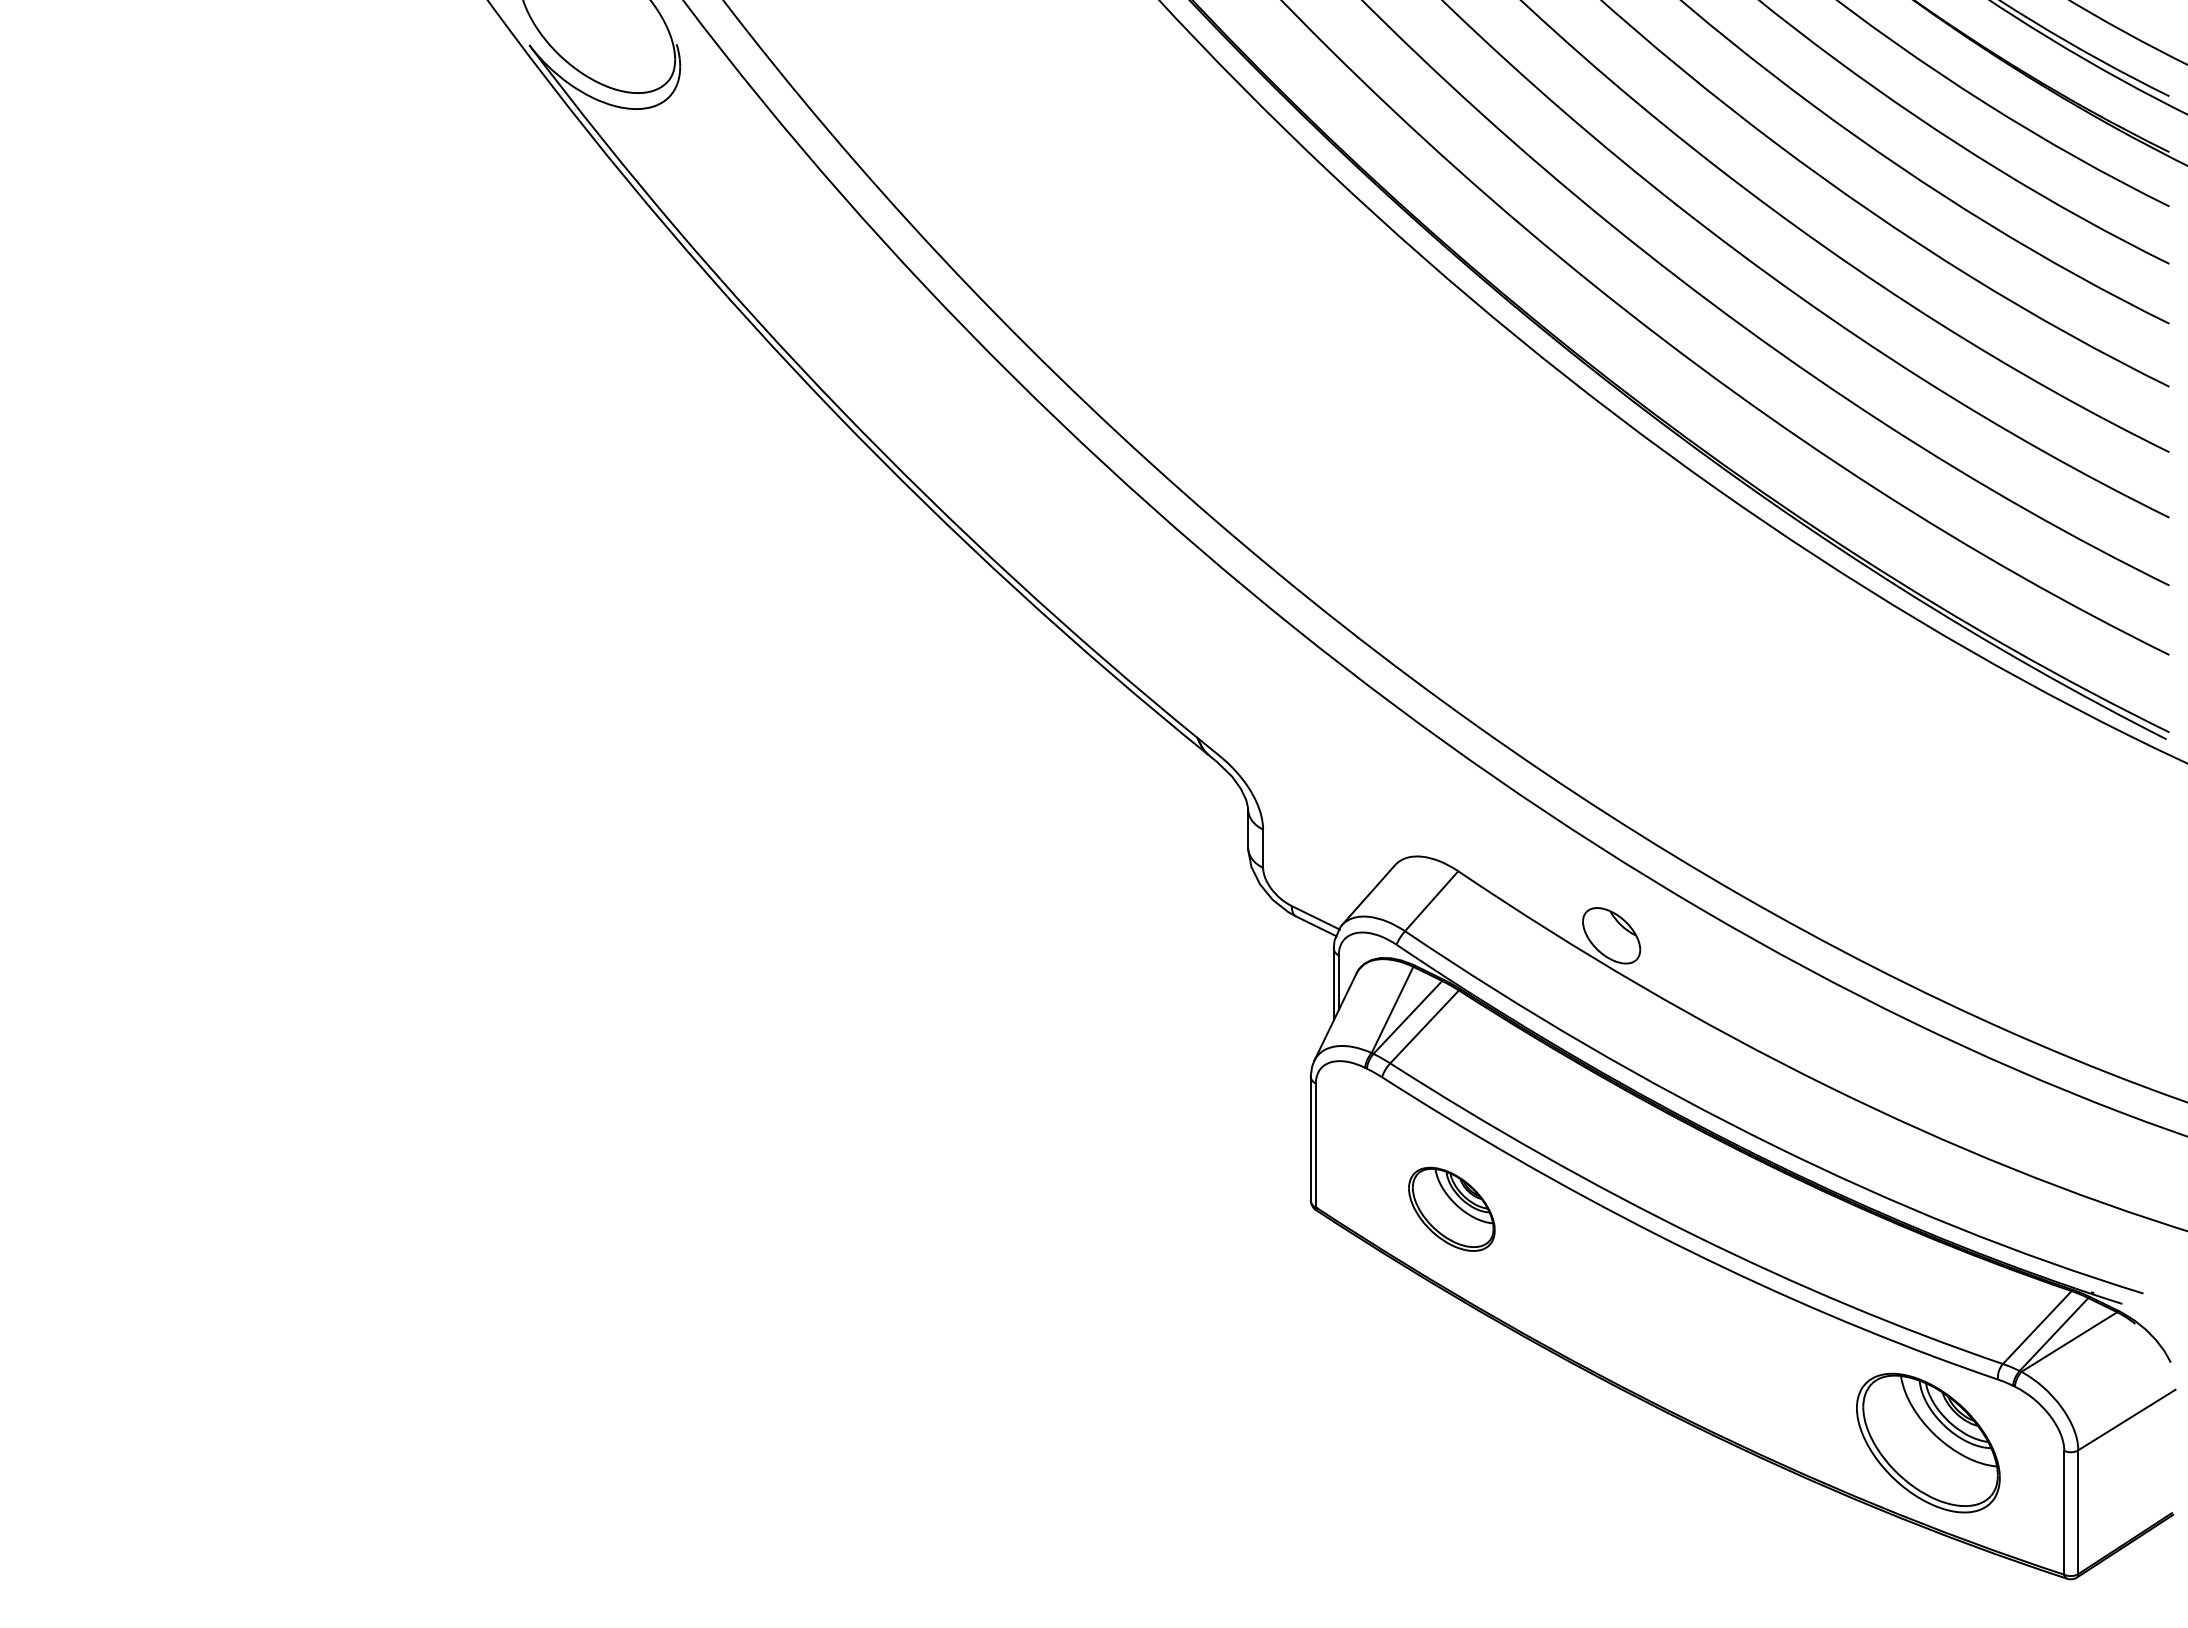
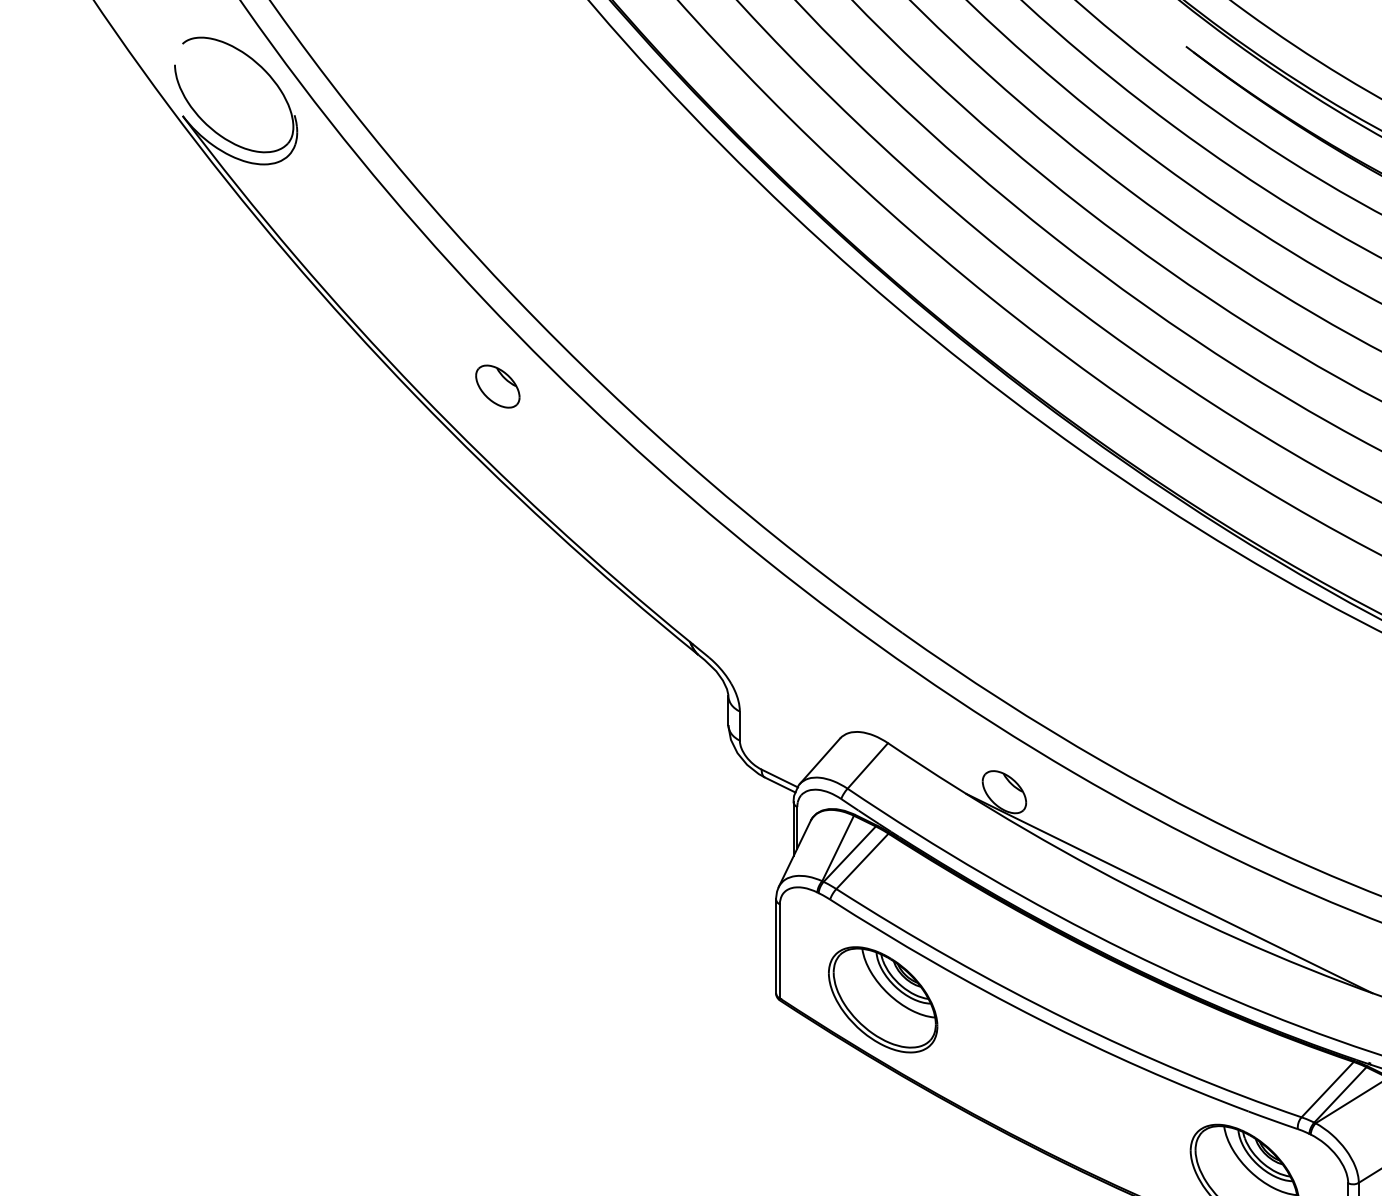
part: (944, 401) -> (497, 386), added
line: (1828, 1069) -> (1169, 893), added
part: (1451, 1209) -> (882, 1000), size x1.67

